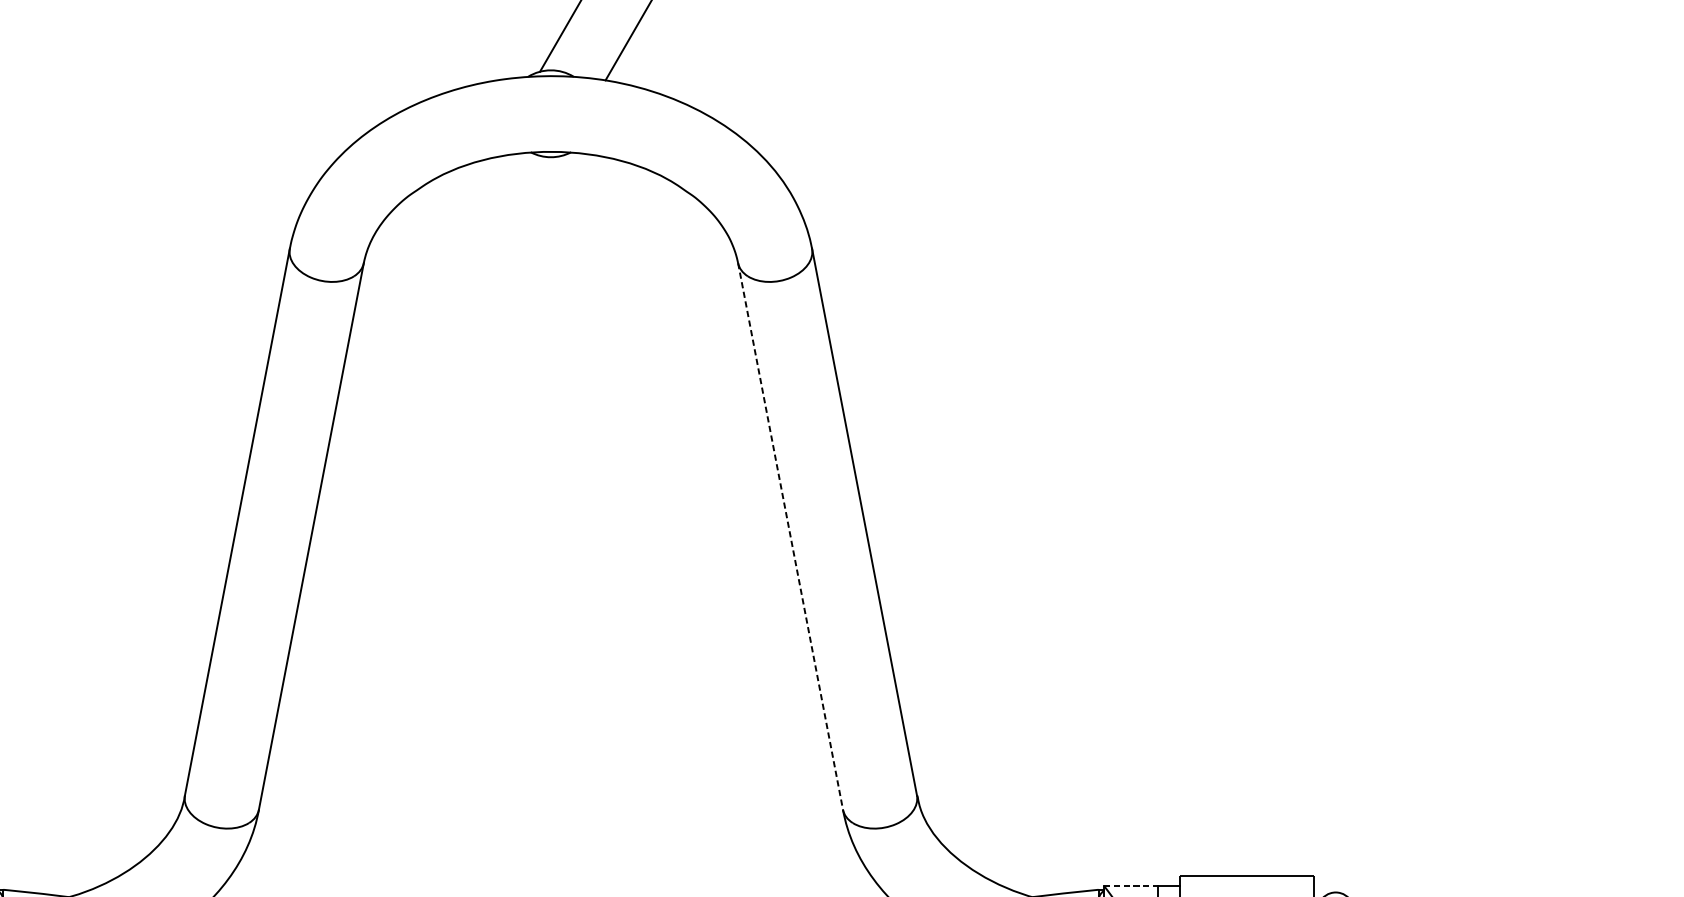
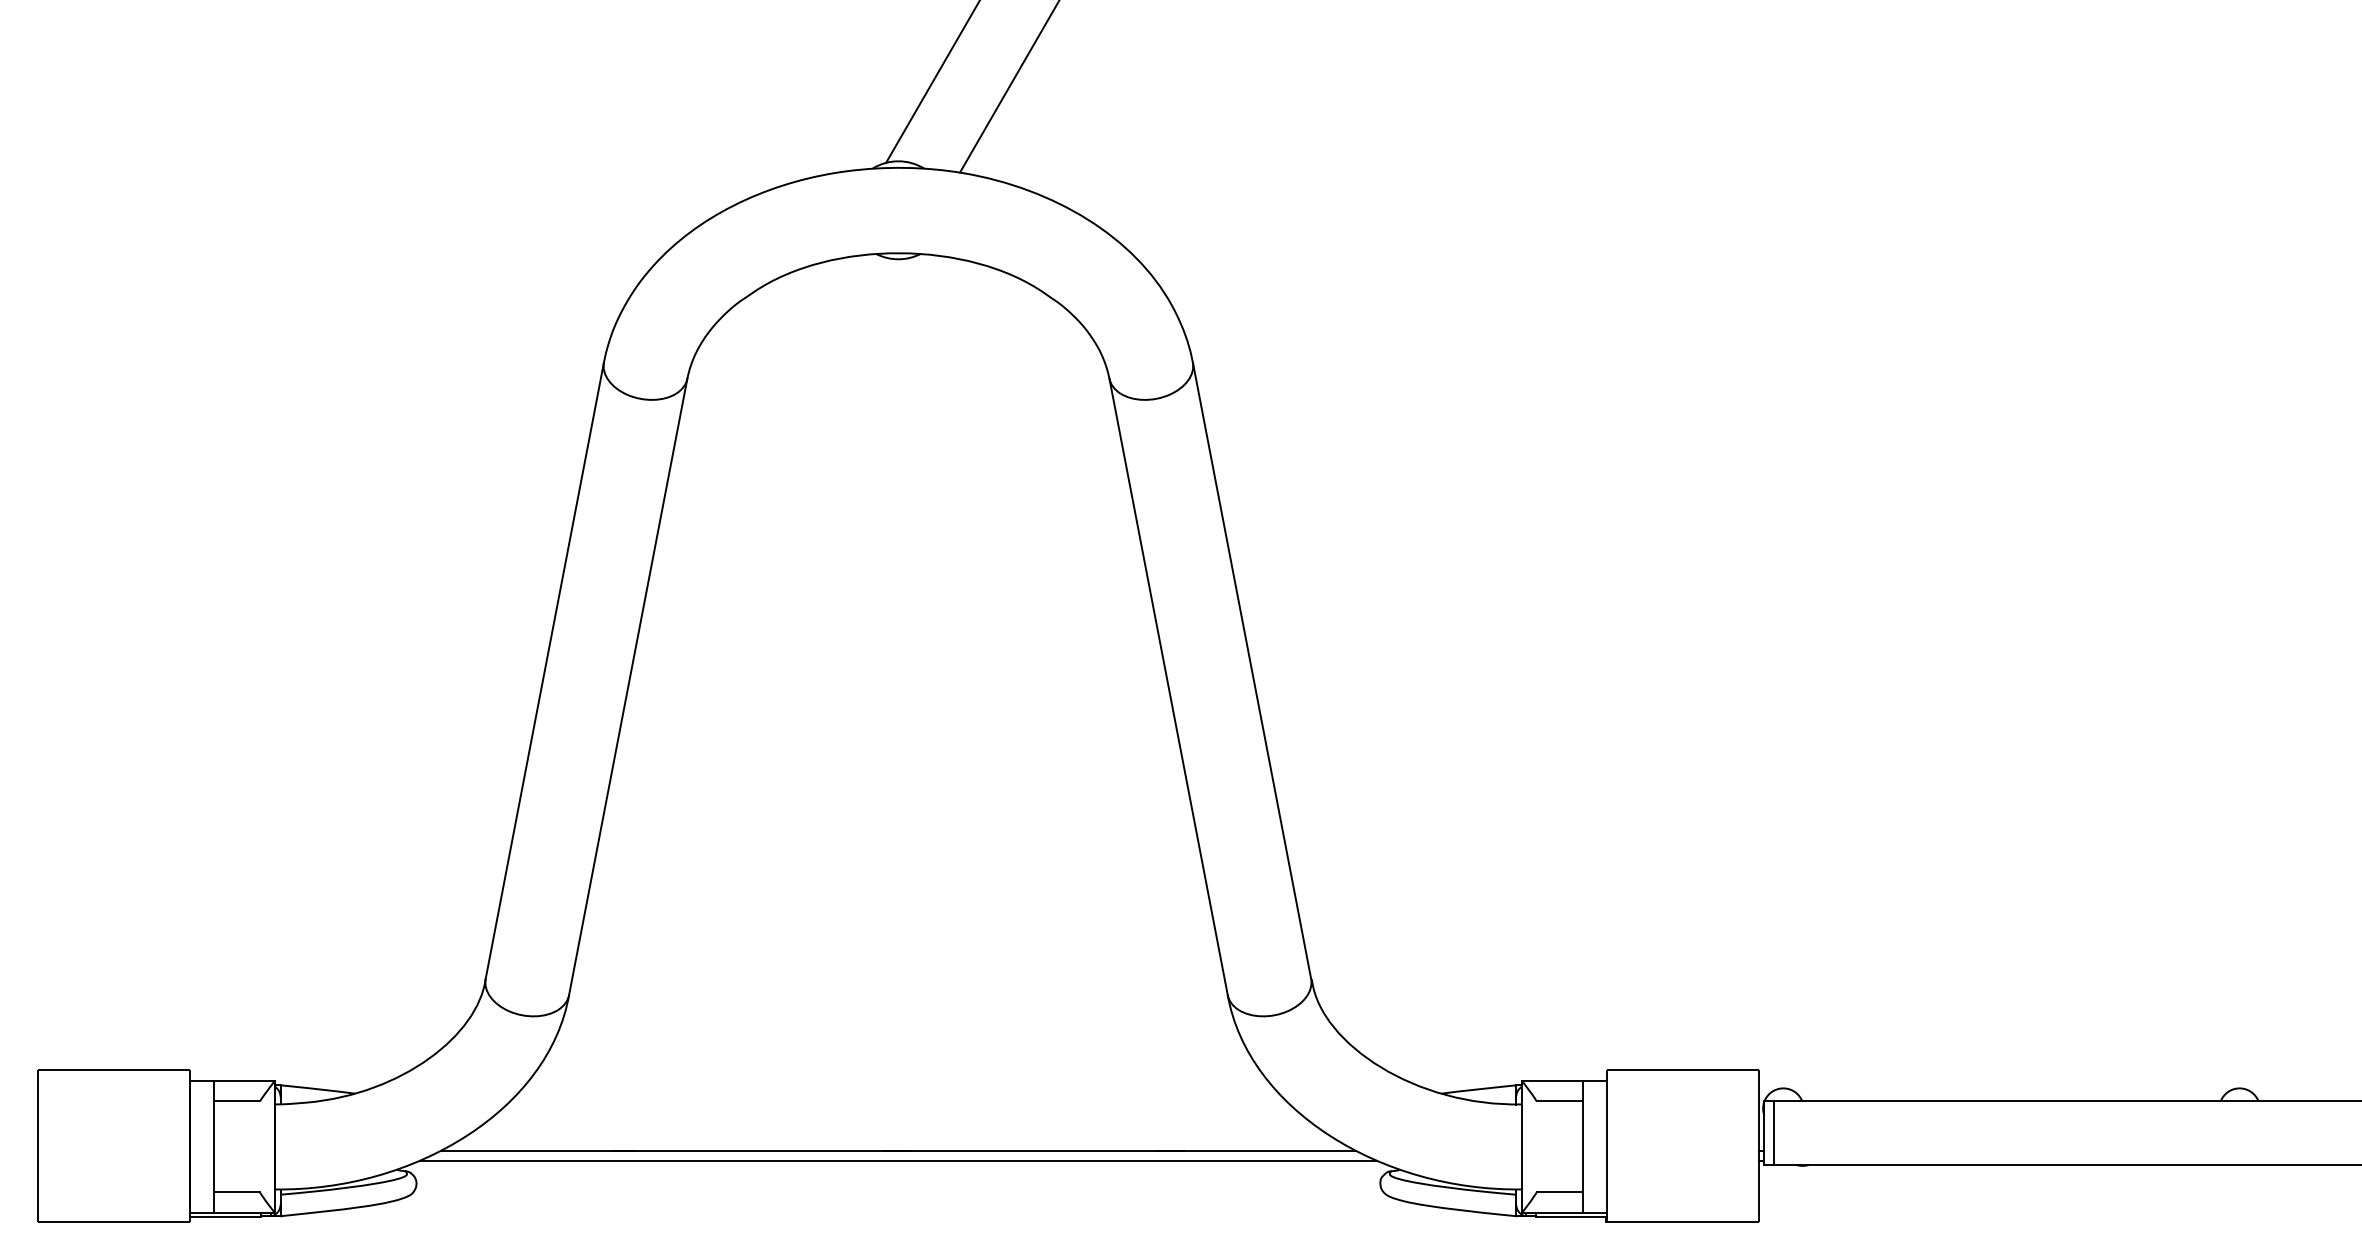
line: (790, 536) -> (1168, 686), dashed -> solid
line: (1131, 886) -> (1553, 1081), dashed -> solid

